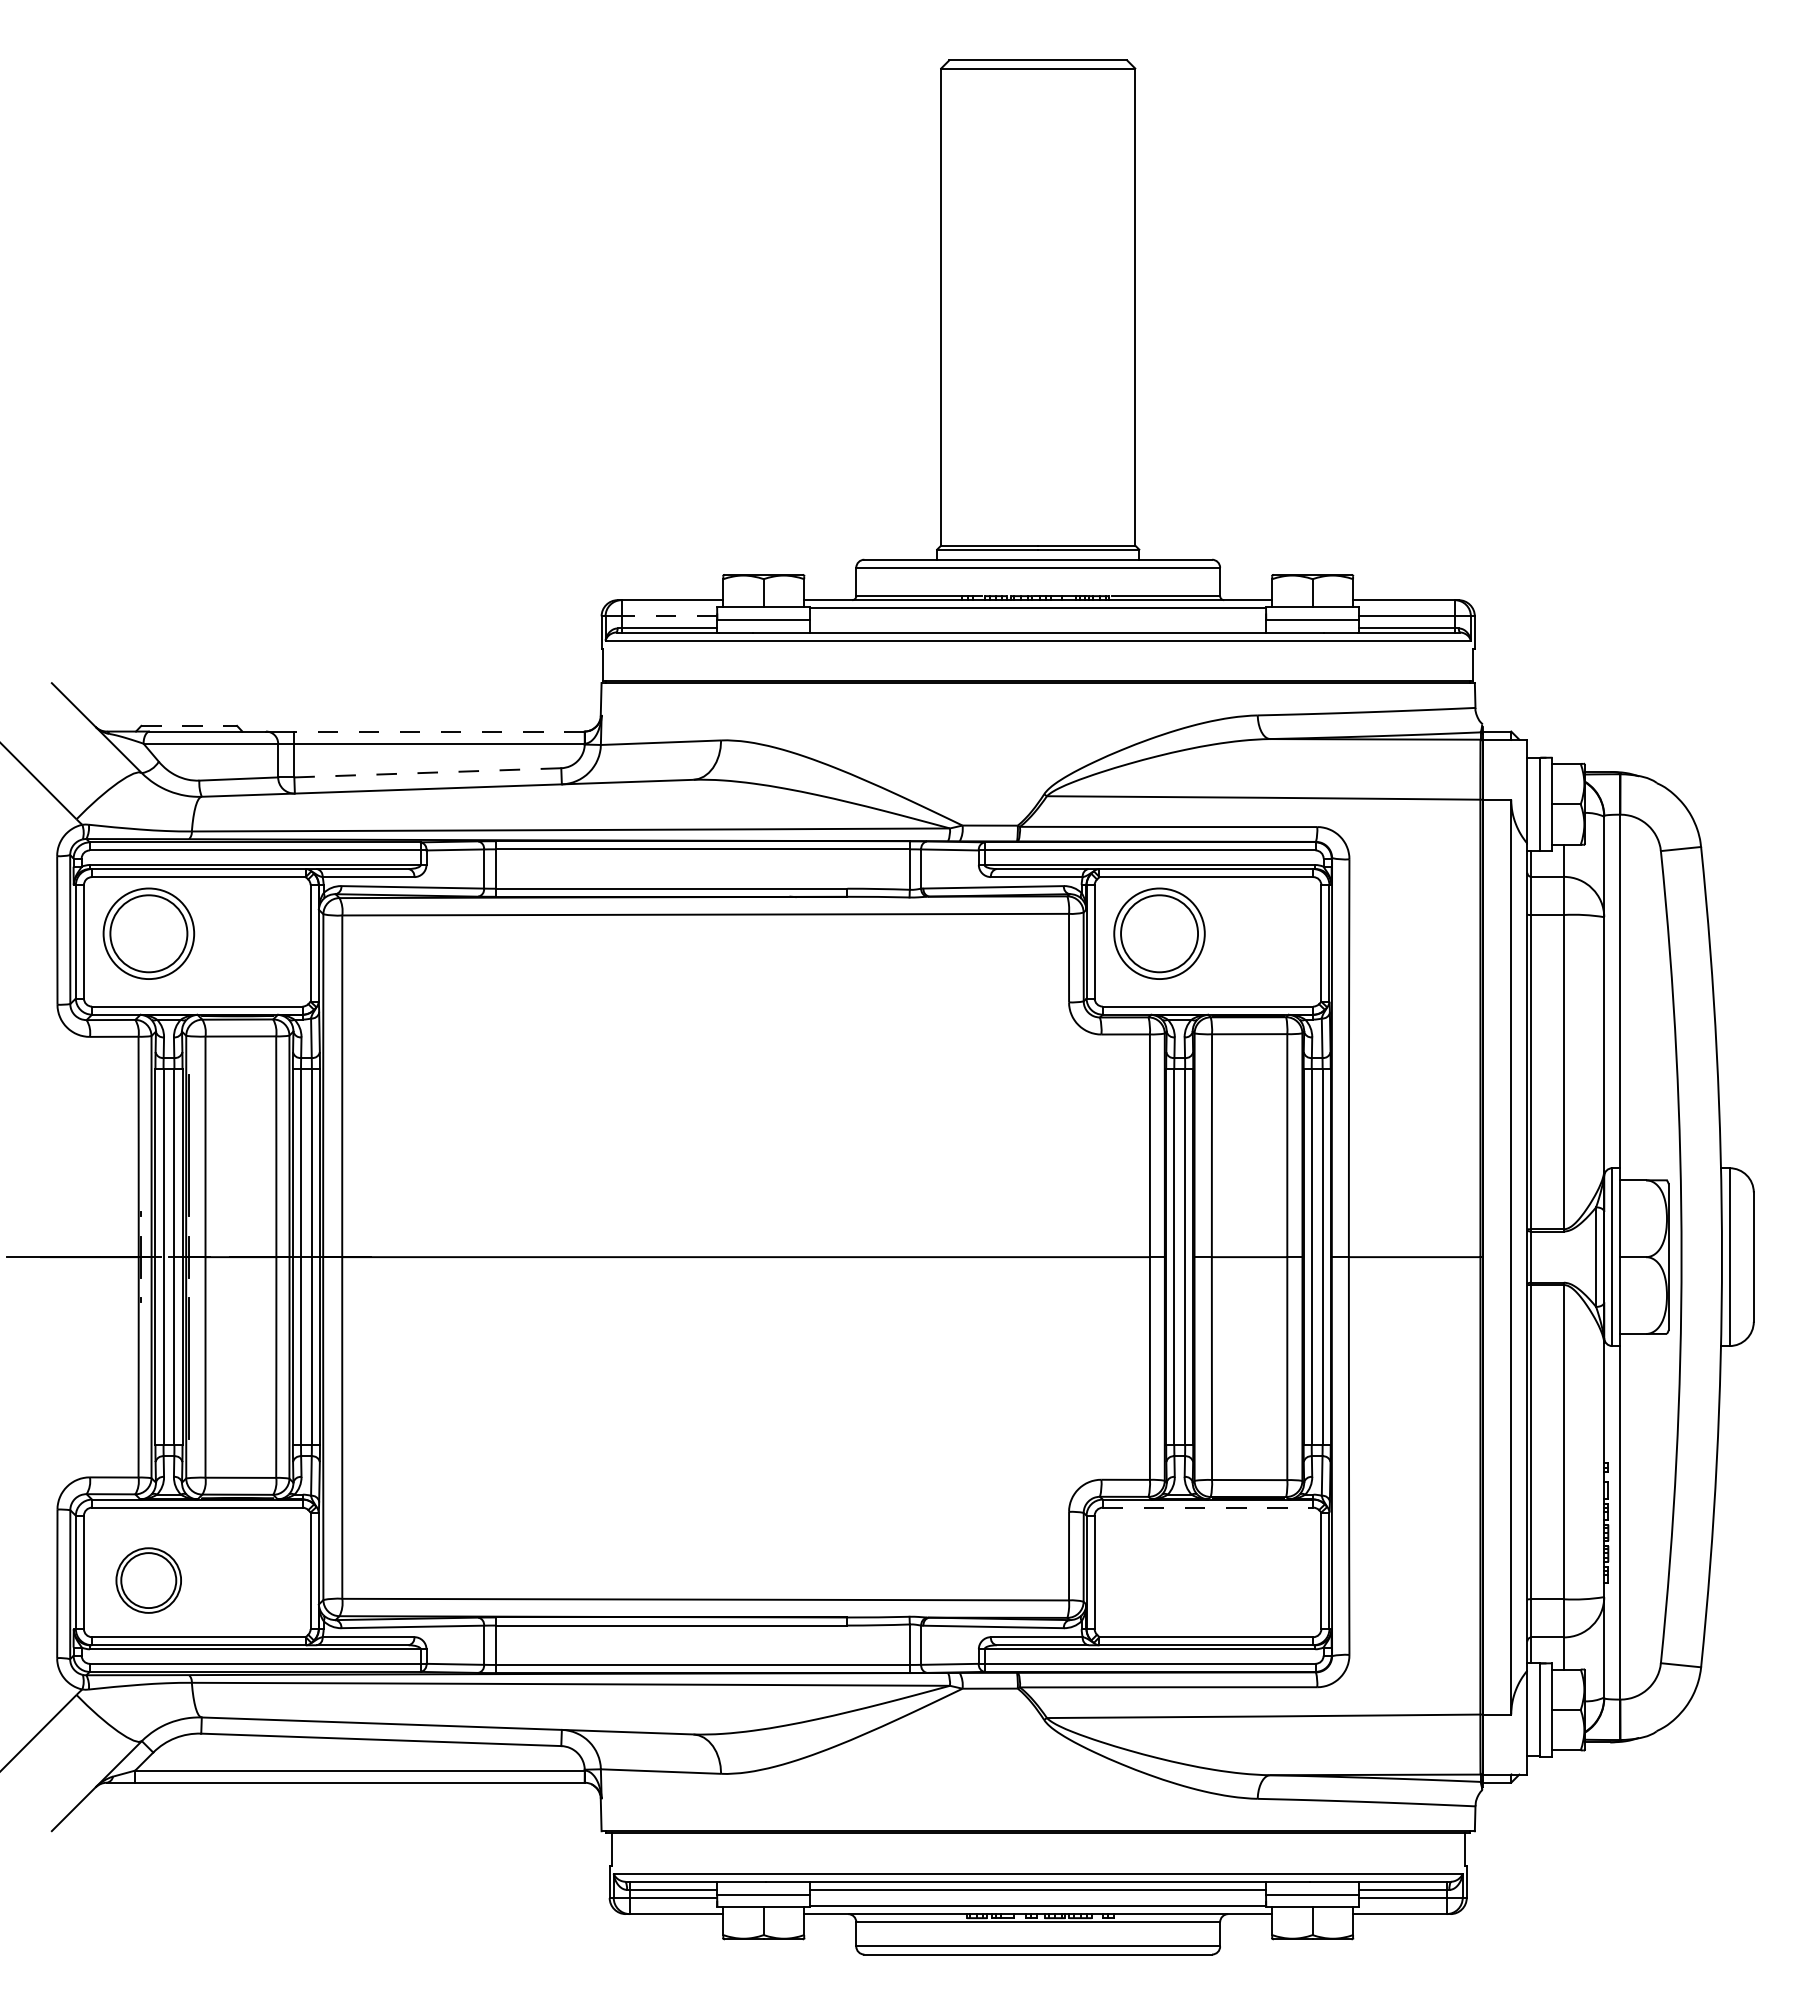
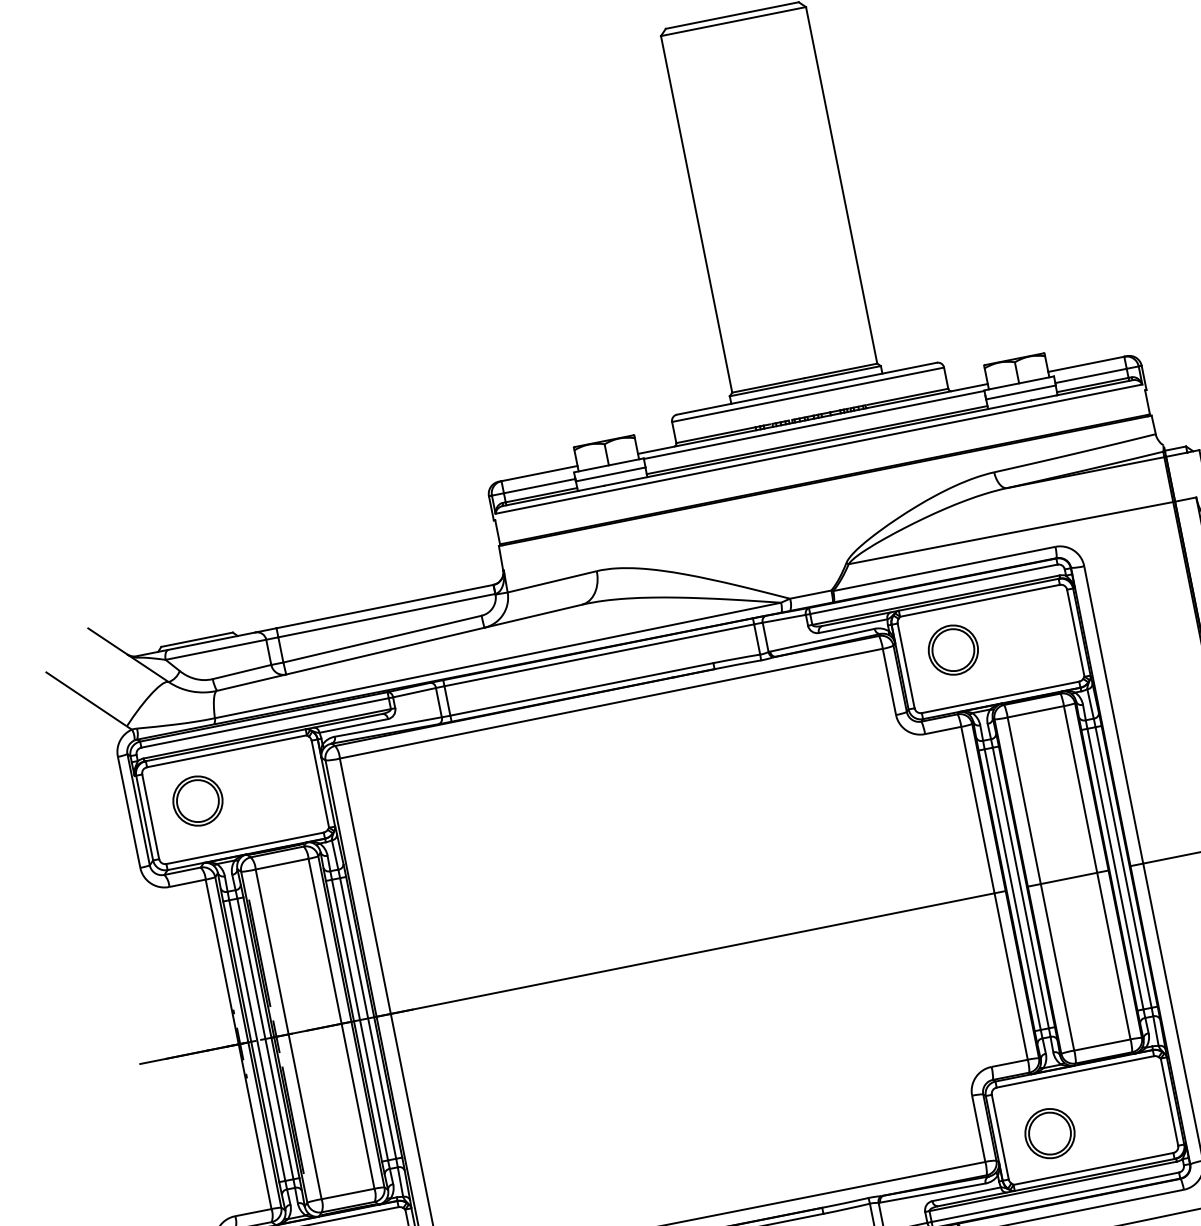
line: (669, 616) -> (539, 486), dashed -> solid
line: (1038, 628) -> (817, 440), added
line: (189, 725) -> (197, 639), dashed -> solid
line: (438, 731) -> (384, 606), dashed -> solid
line: (427, 772) -> (382, 638), dashed -> solid
part: (148, 933) -> (197, 800), size x0.71
part: (1159, 933) -> (953, 649), size x0.71
line: (1208, 1507) -> (1075, 1071), dashed -> solid
part: (1159, 1580) -> (1049, 1133), added

